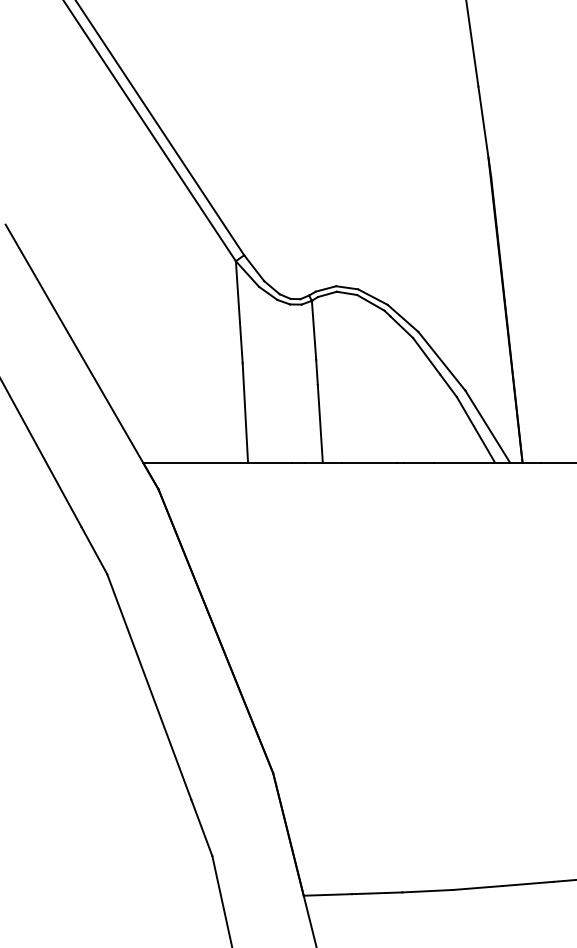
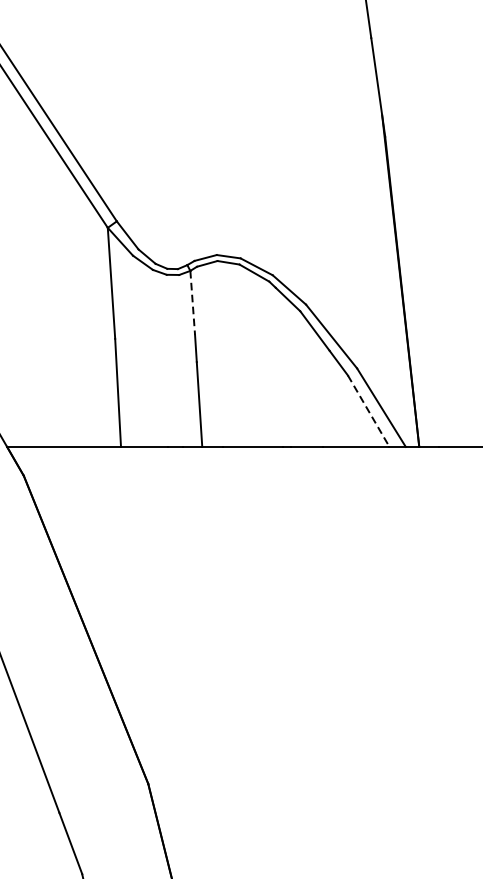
line: (314, 330) -> (193, 303), solid -> dashed
line: (476, 430) -> (369, 411), solid -> dashed

